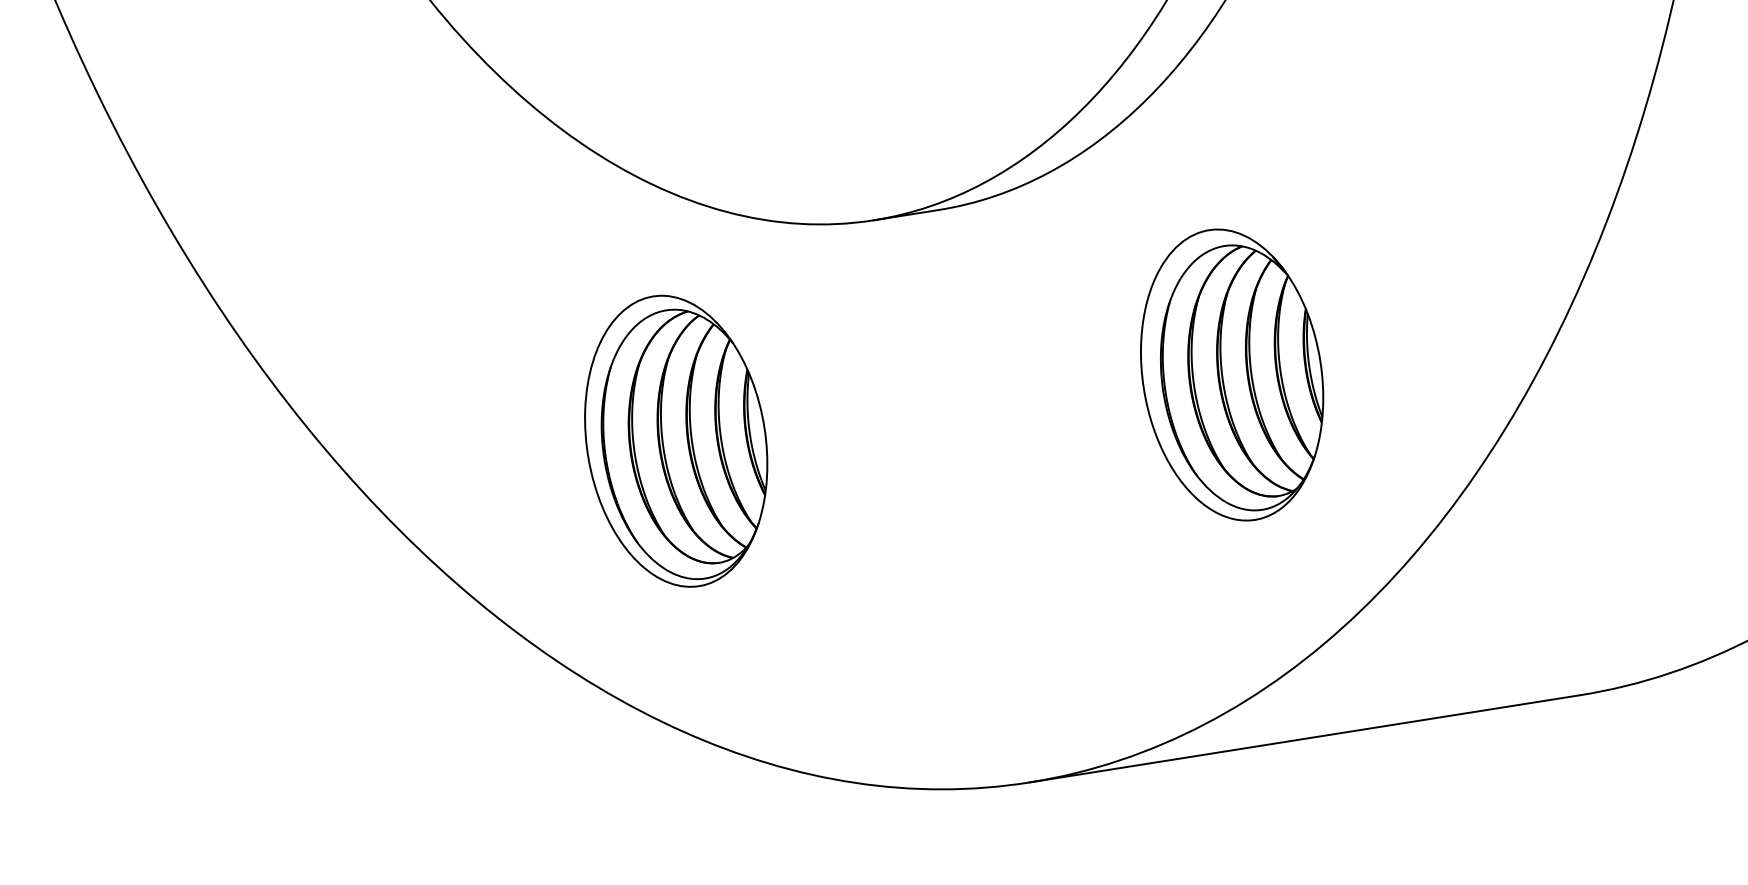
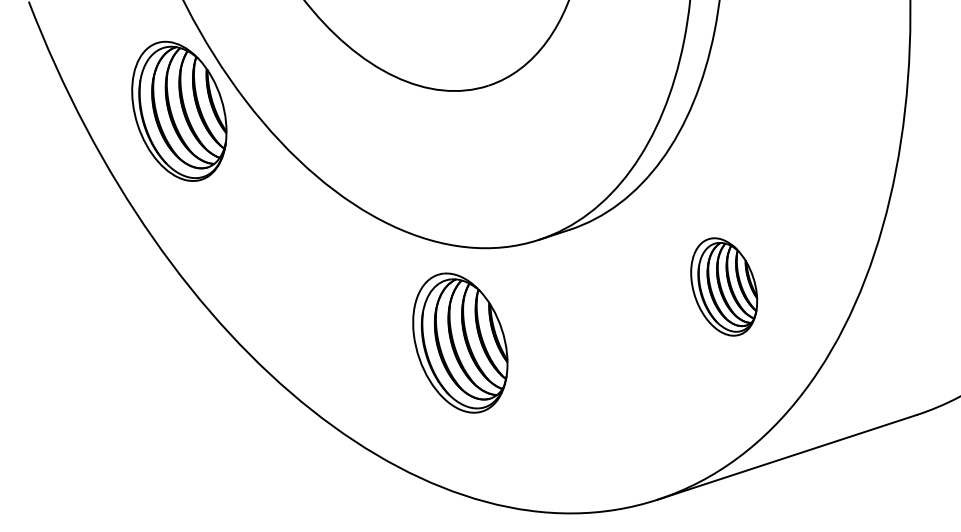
part: (1233, 374) -> (724, 286), size x0.7
part: (676, 440) -> (460, 342), moved

